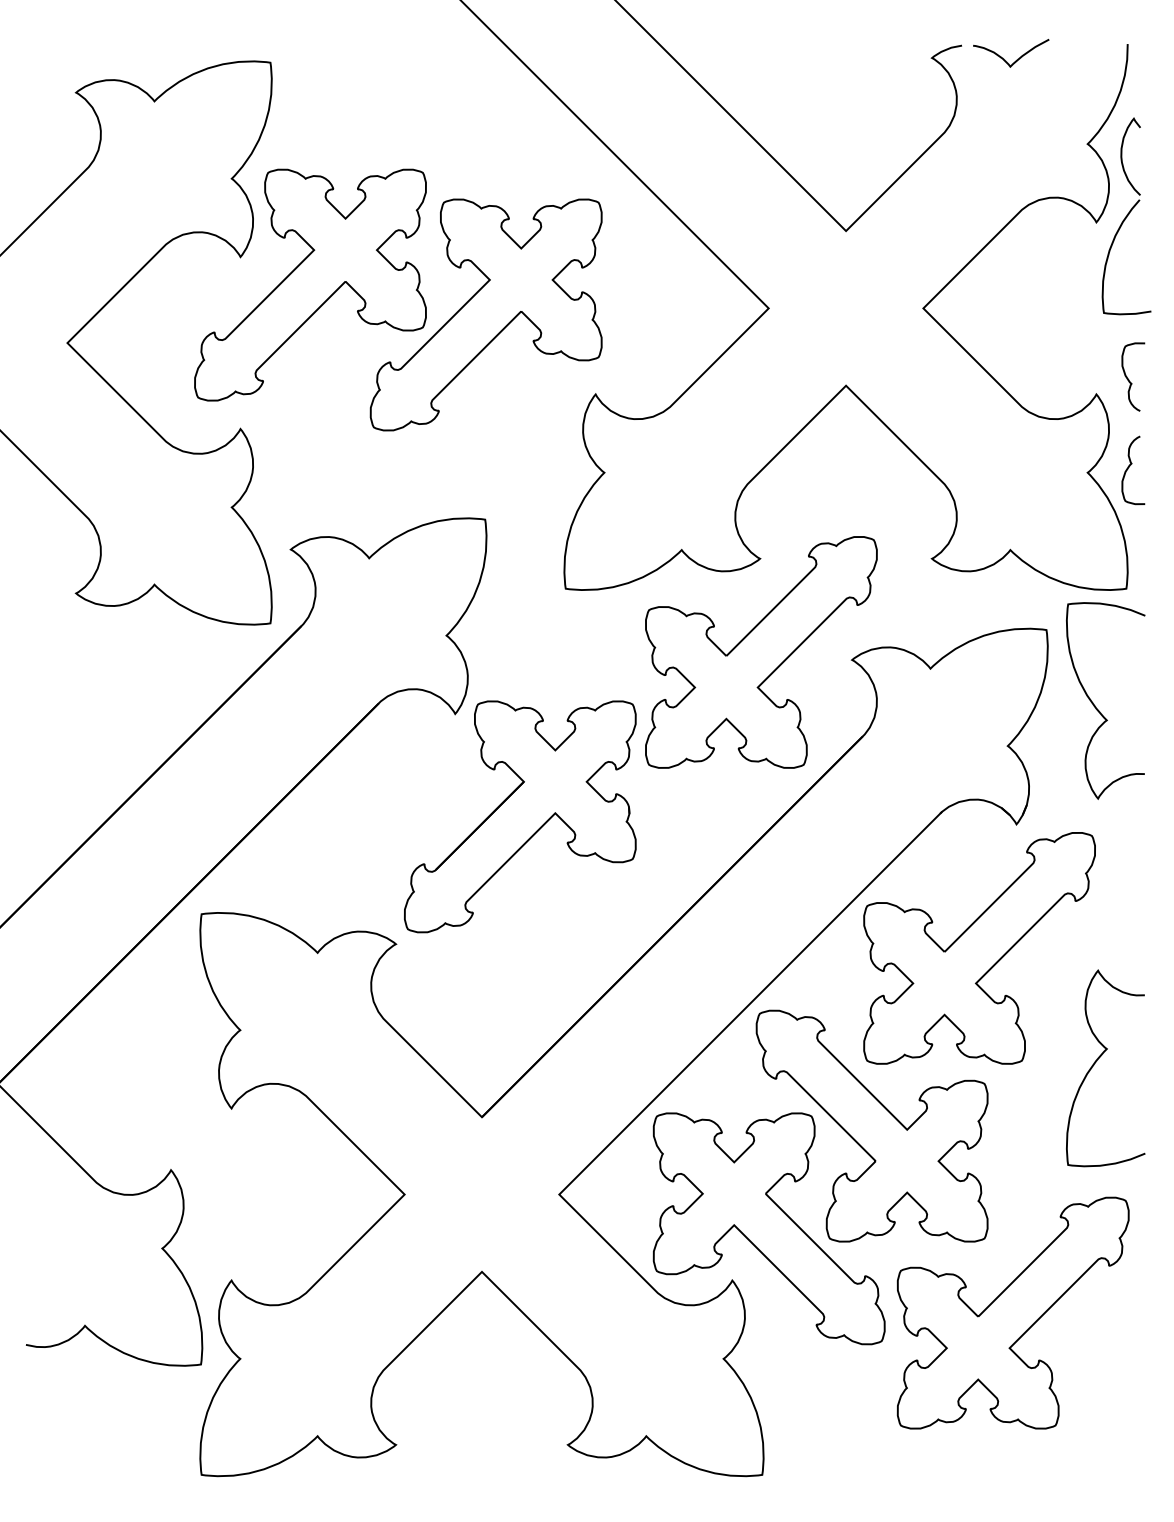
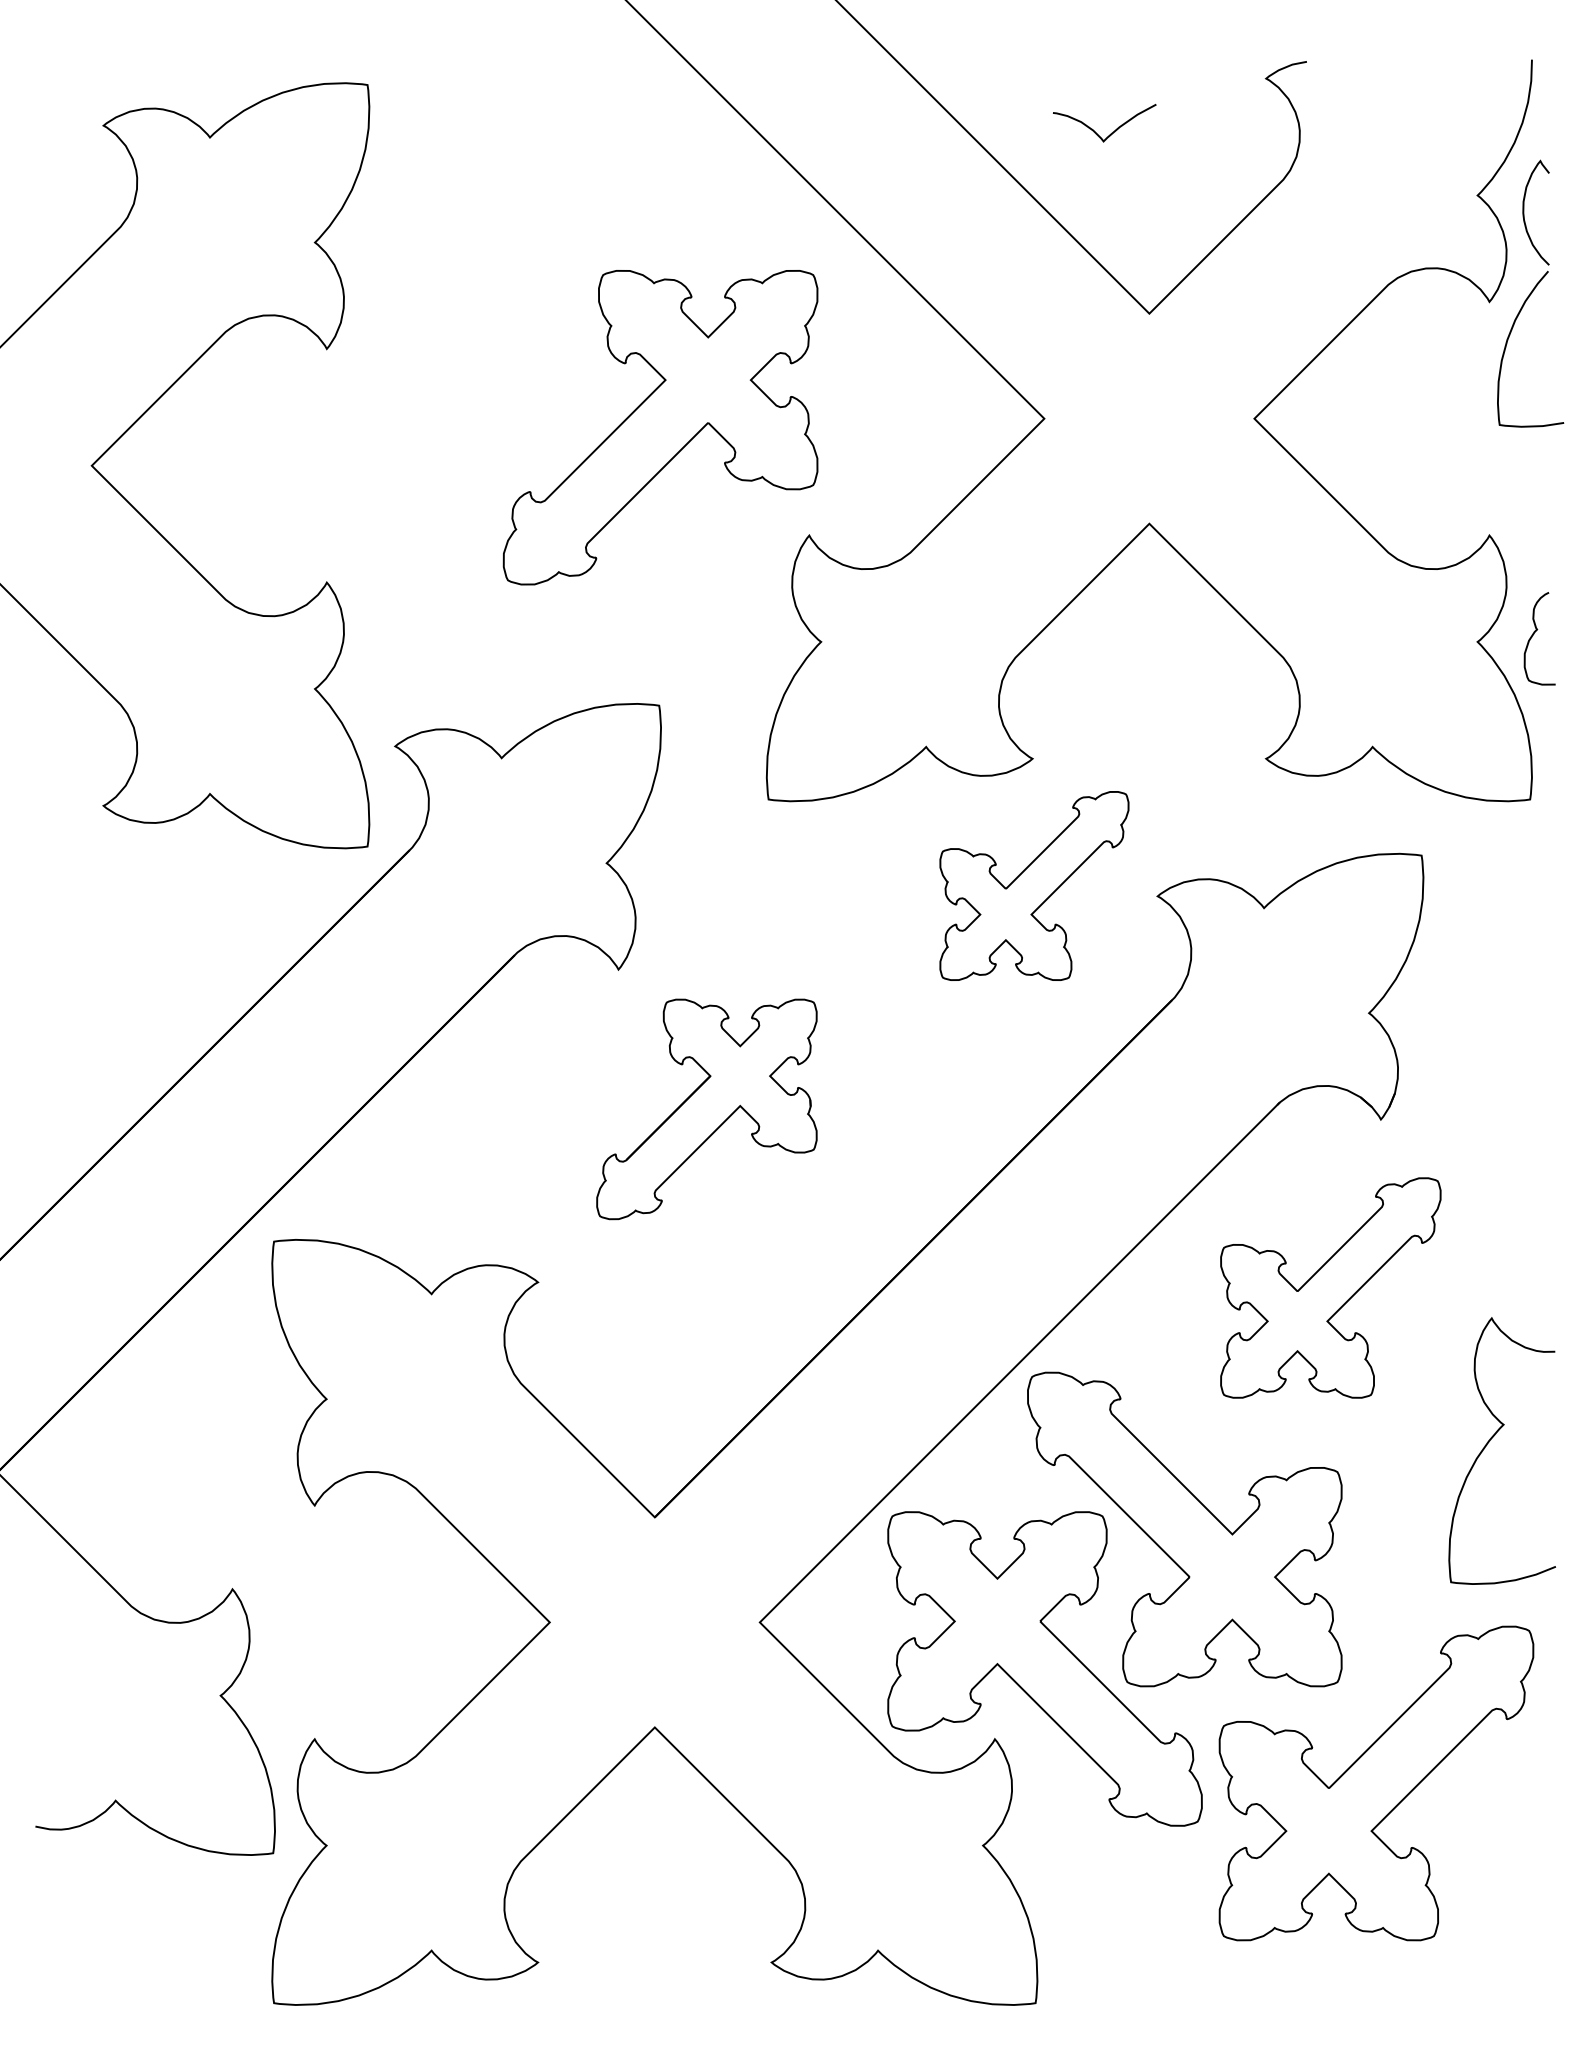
curve: (1016, 60) -> (1111, 132), moved
part: (310, 284) -> (421, 386), removed
curve: (1129, 380) -> (1534, 516), removed
part: (761, 652) -> (1034, 885), size x0.6
curve: (1096, 707) -> (1489, 960), removed
part: (520, 816) -> (706, 1109), size x0.7
part: (979, 947) -> (1330, 1287), size x0.7

